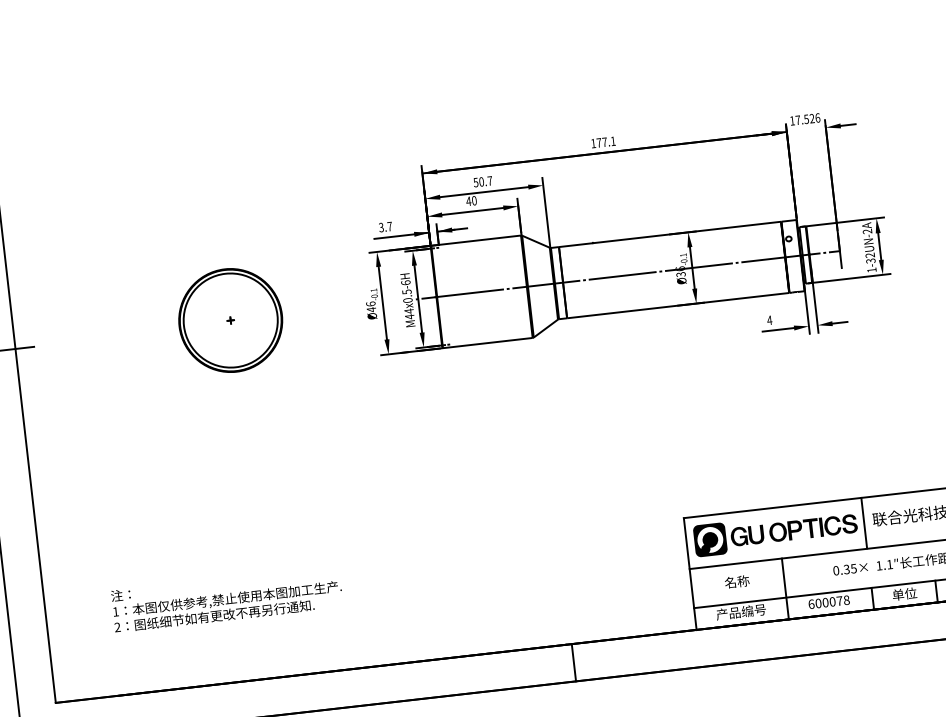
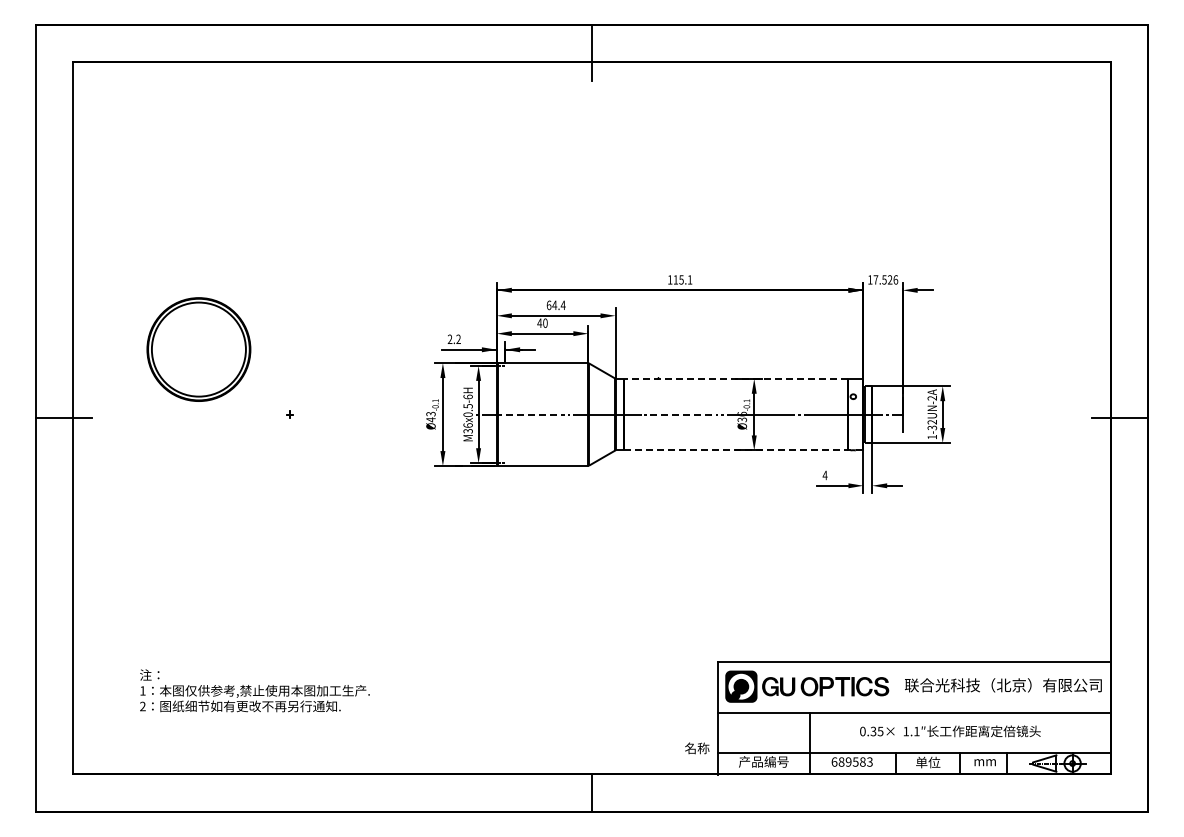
text: (601, 142) -> (678, 279), 177.1 -> 115.1
text: (482, 181) -> (555, 305), 50.7 -> 64.4
text: (384, 227) -> (453, 339), 3.7 -> 2.2
line: (669, 234) -> (735, 378), solid -> dashed
line: (622, 275) -> (684, 414), solid -> dashed
line: (468, 293) -> (529, 414), solid -> dashed
text: (370, 303) -> (430, 413), Ø46 -> Ø43
line: (677, 305) -> (735, 450), solid -> dashed
text: (408, 314) -> (467, 428), M44x0.5-6H -> M36x0.5-6H
part: (230, 320) -> (198, 349), moved
line: (864, 523) -> (896, 687), removed
text: (737, 581) -> (697, 748), moved
text: (832, 601) -> (855, 761), 600078 -> 689583

